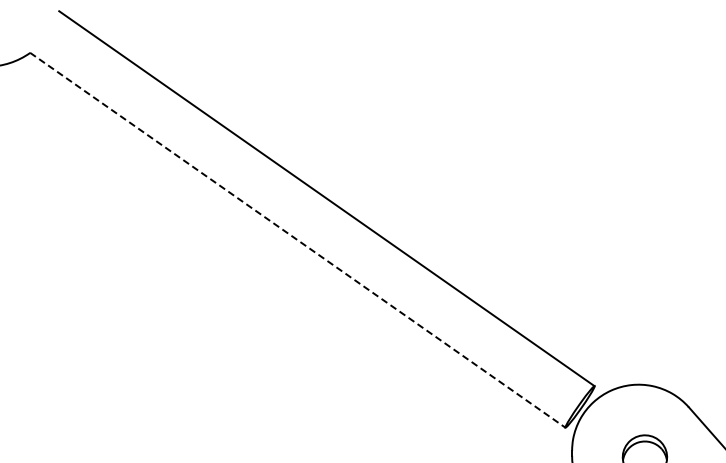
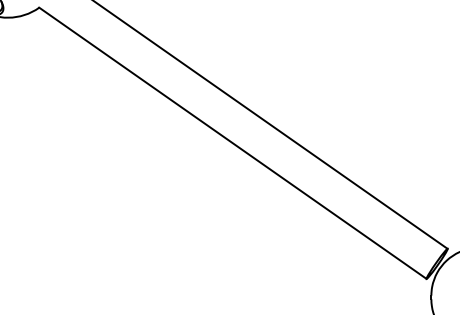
line: (297, 240) -> (232, 143), dashed -> solid

